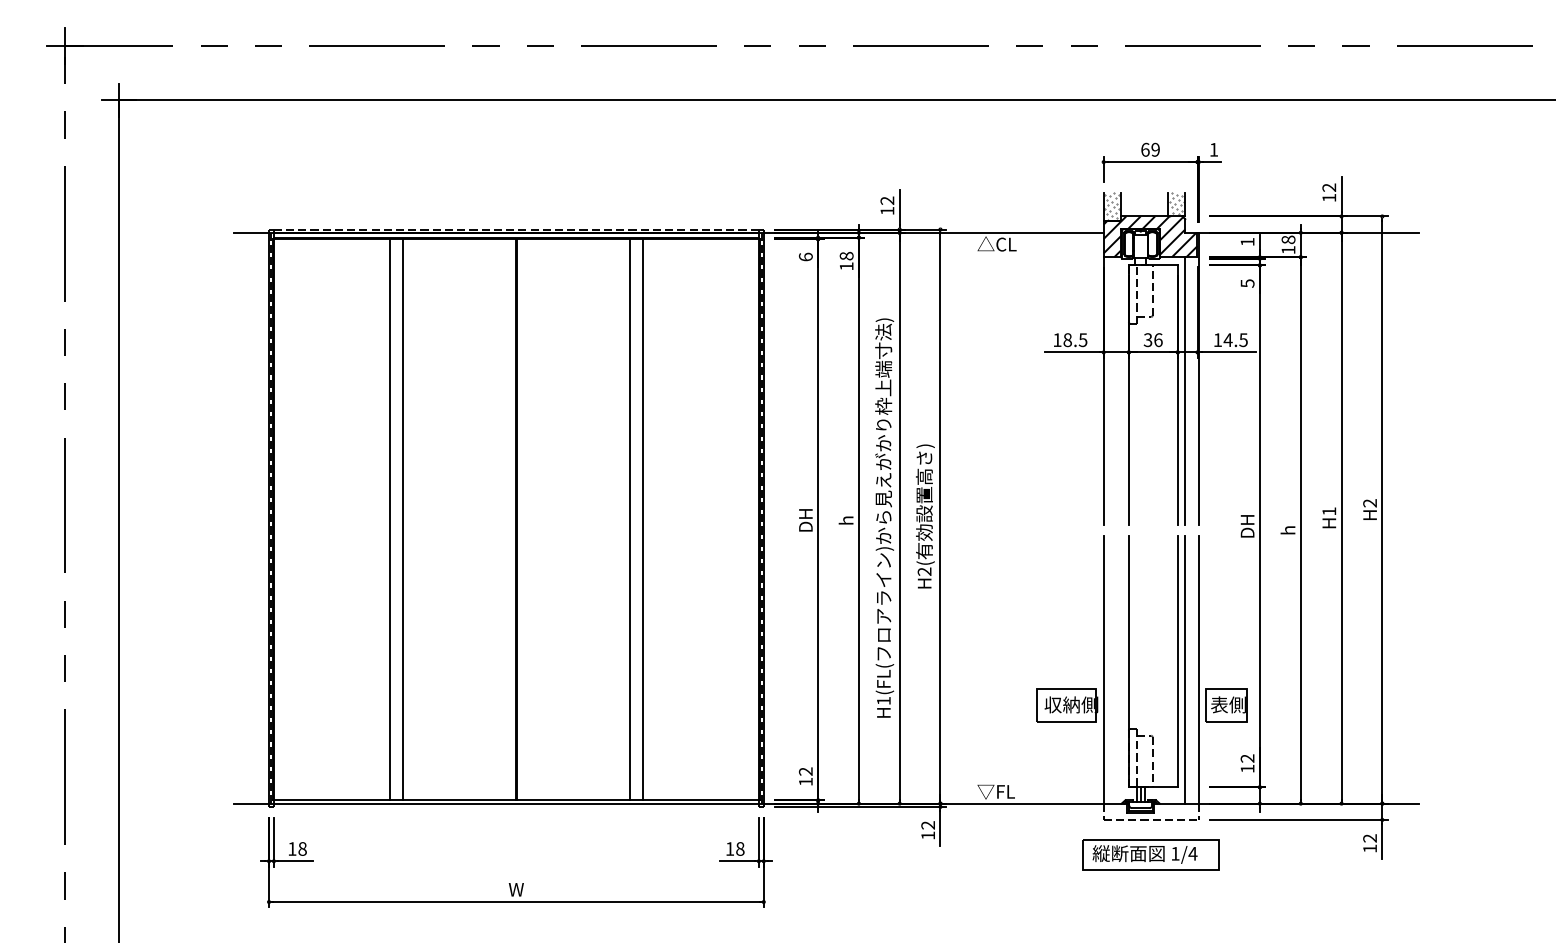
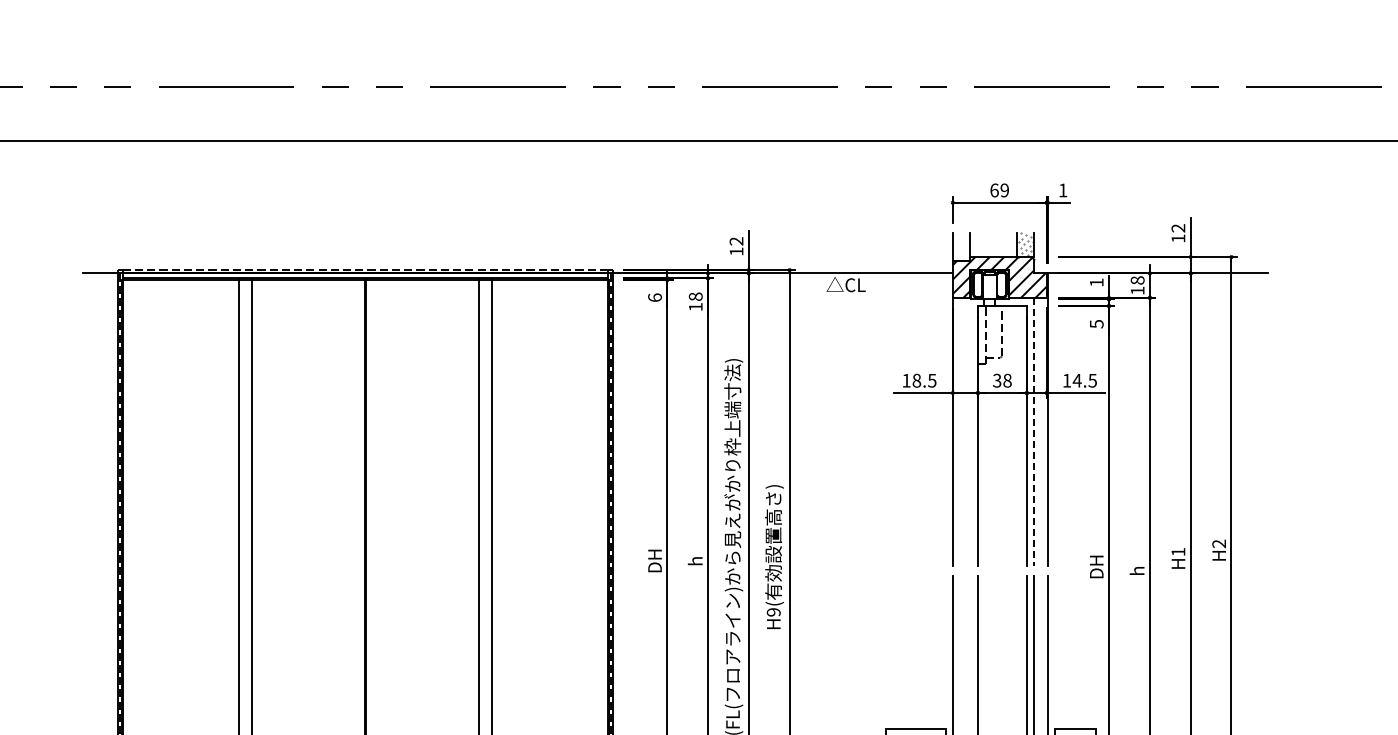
hatch: (1111, 205) -> (960, 246), removed
text: (1158, 339) -> (1007, 380), 36 -> 38
line: (1185, 391) -> (1034, 432), solid -> dashed
text: (924, 571) -> (773, 612), H2( -> H9(

